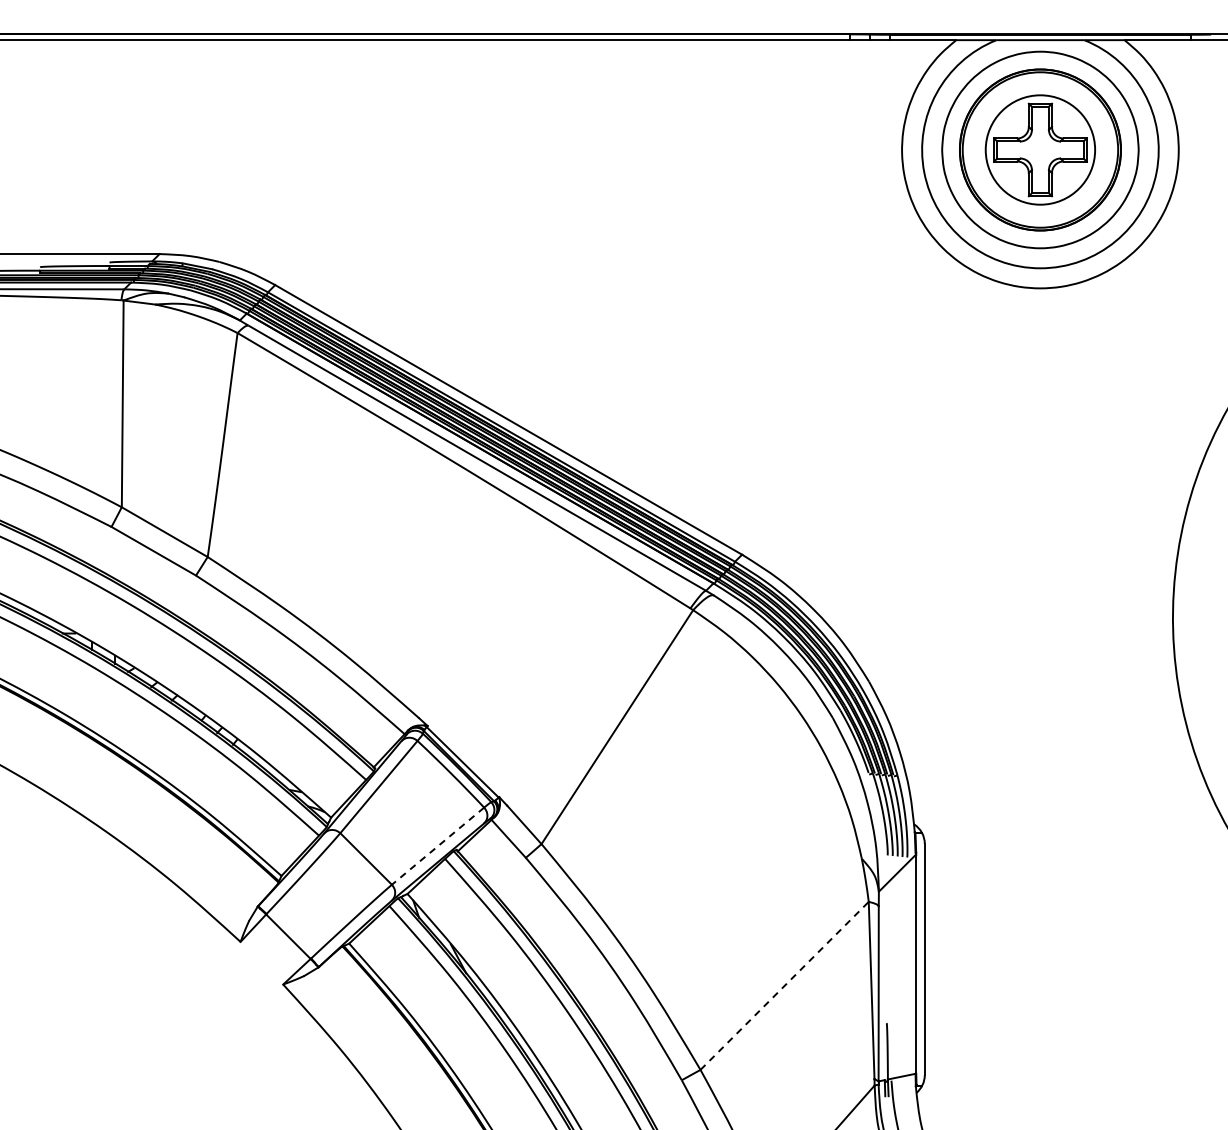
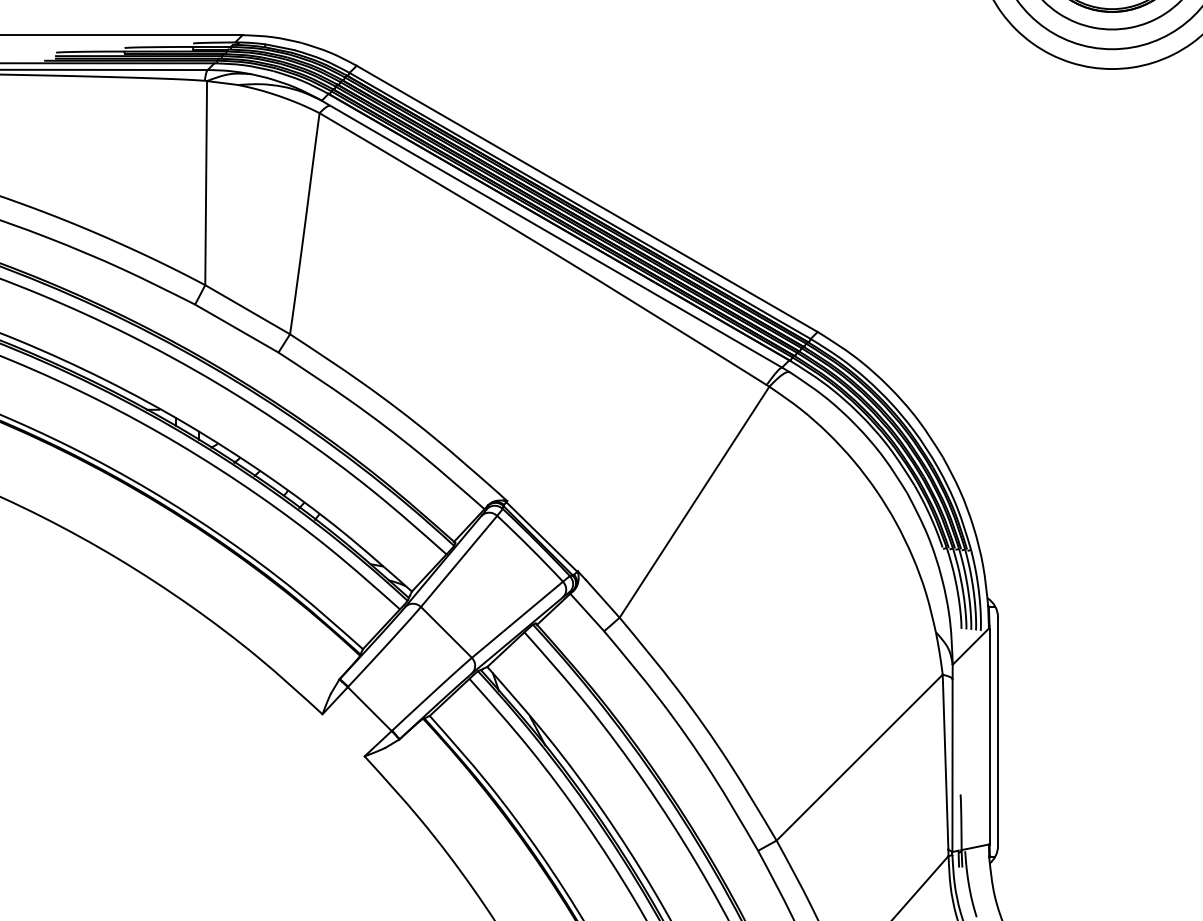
line: (437, 846) -> (516, 620), dashed -> solid
line: (784, 985) -> (859, 757), dashed -> solid

